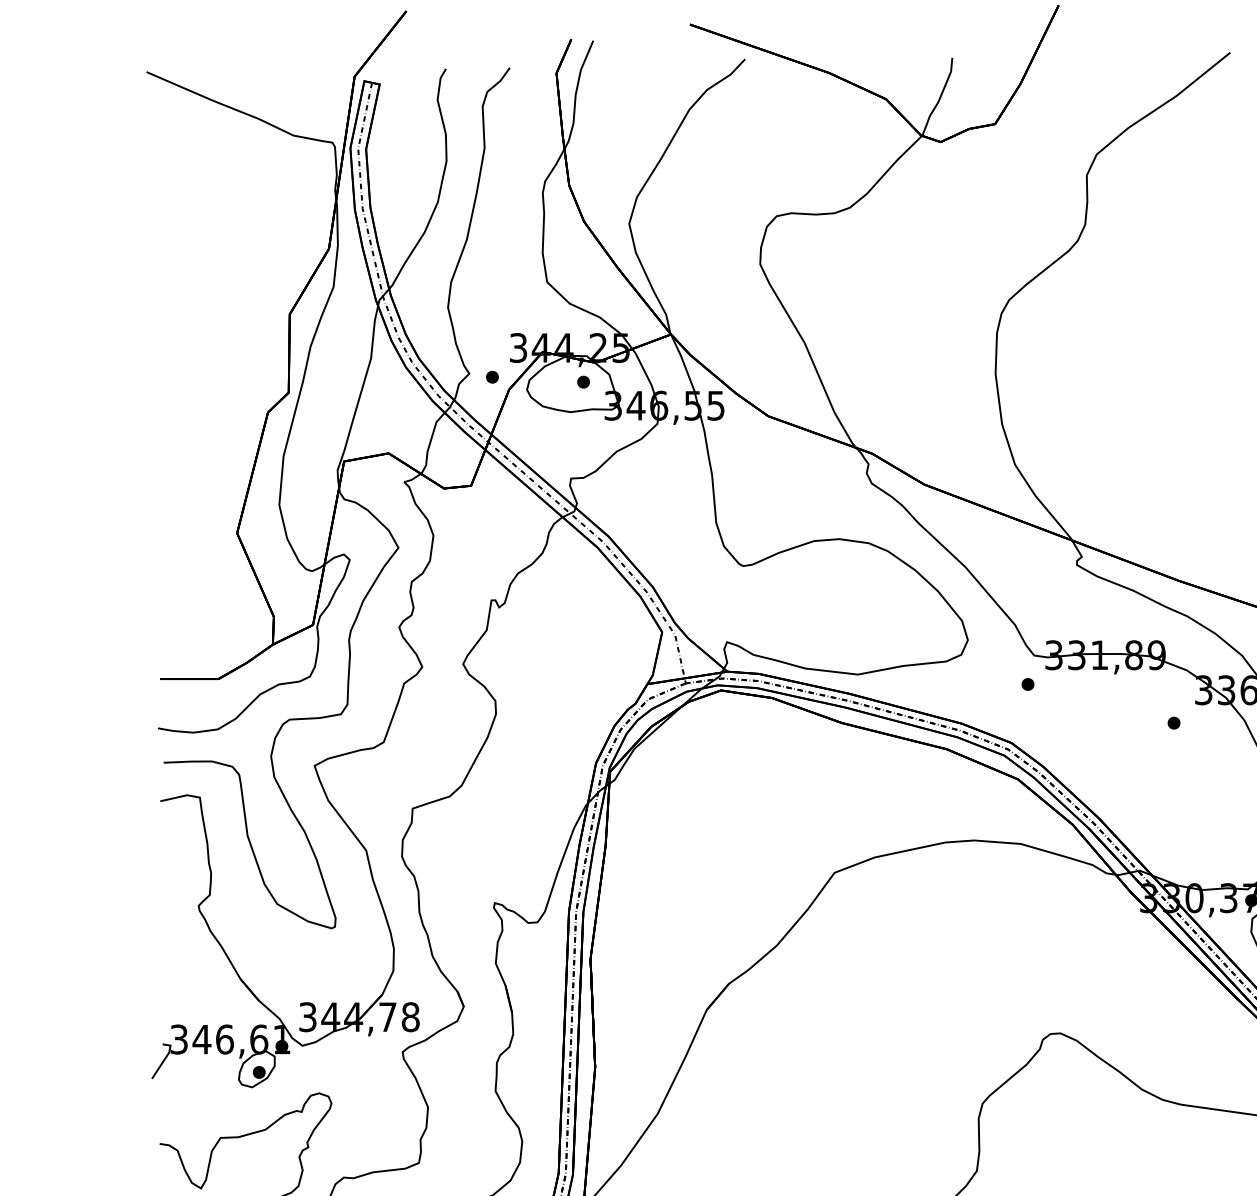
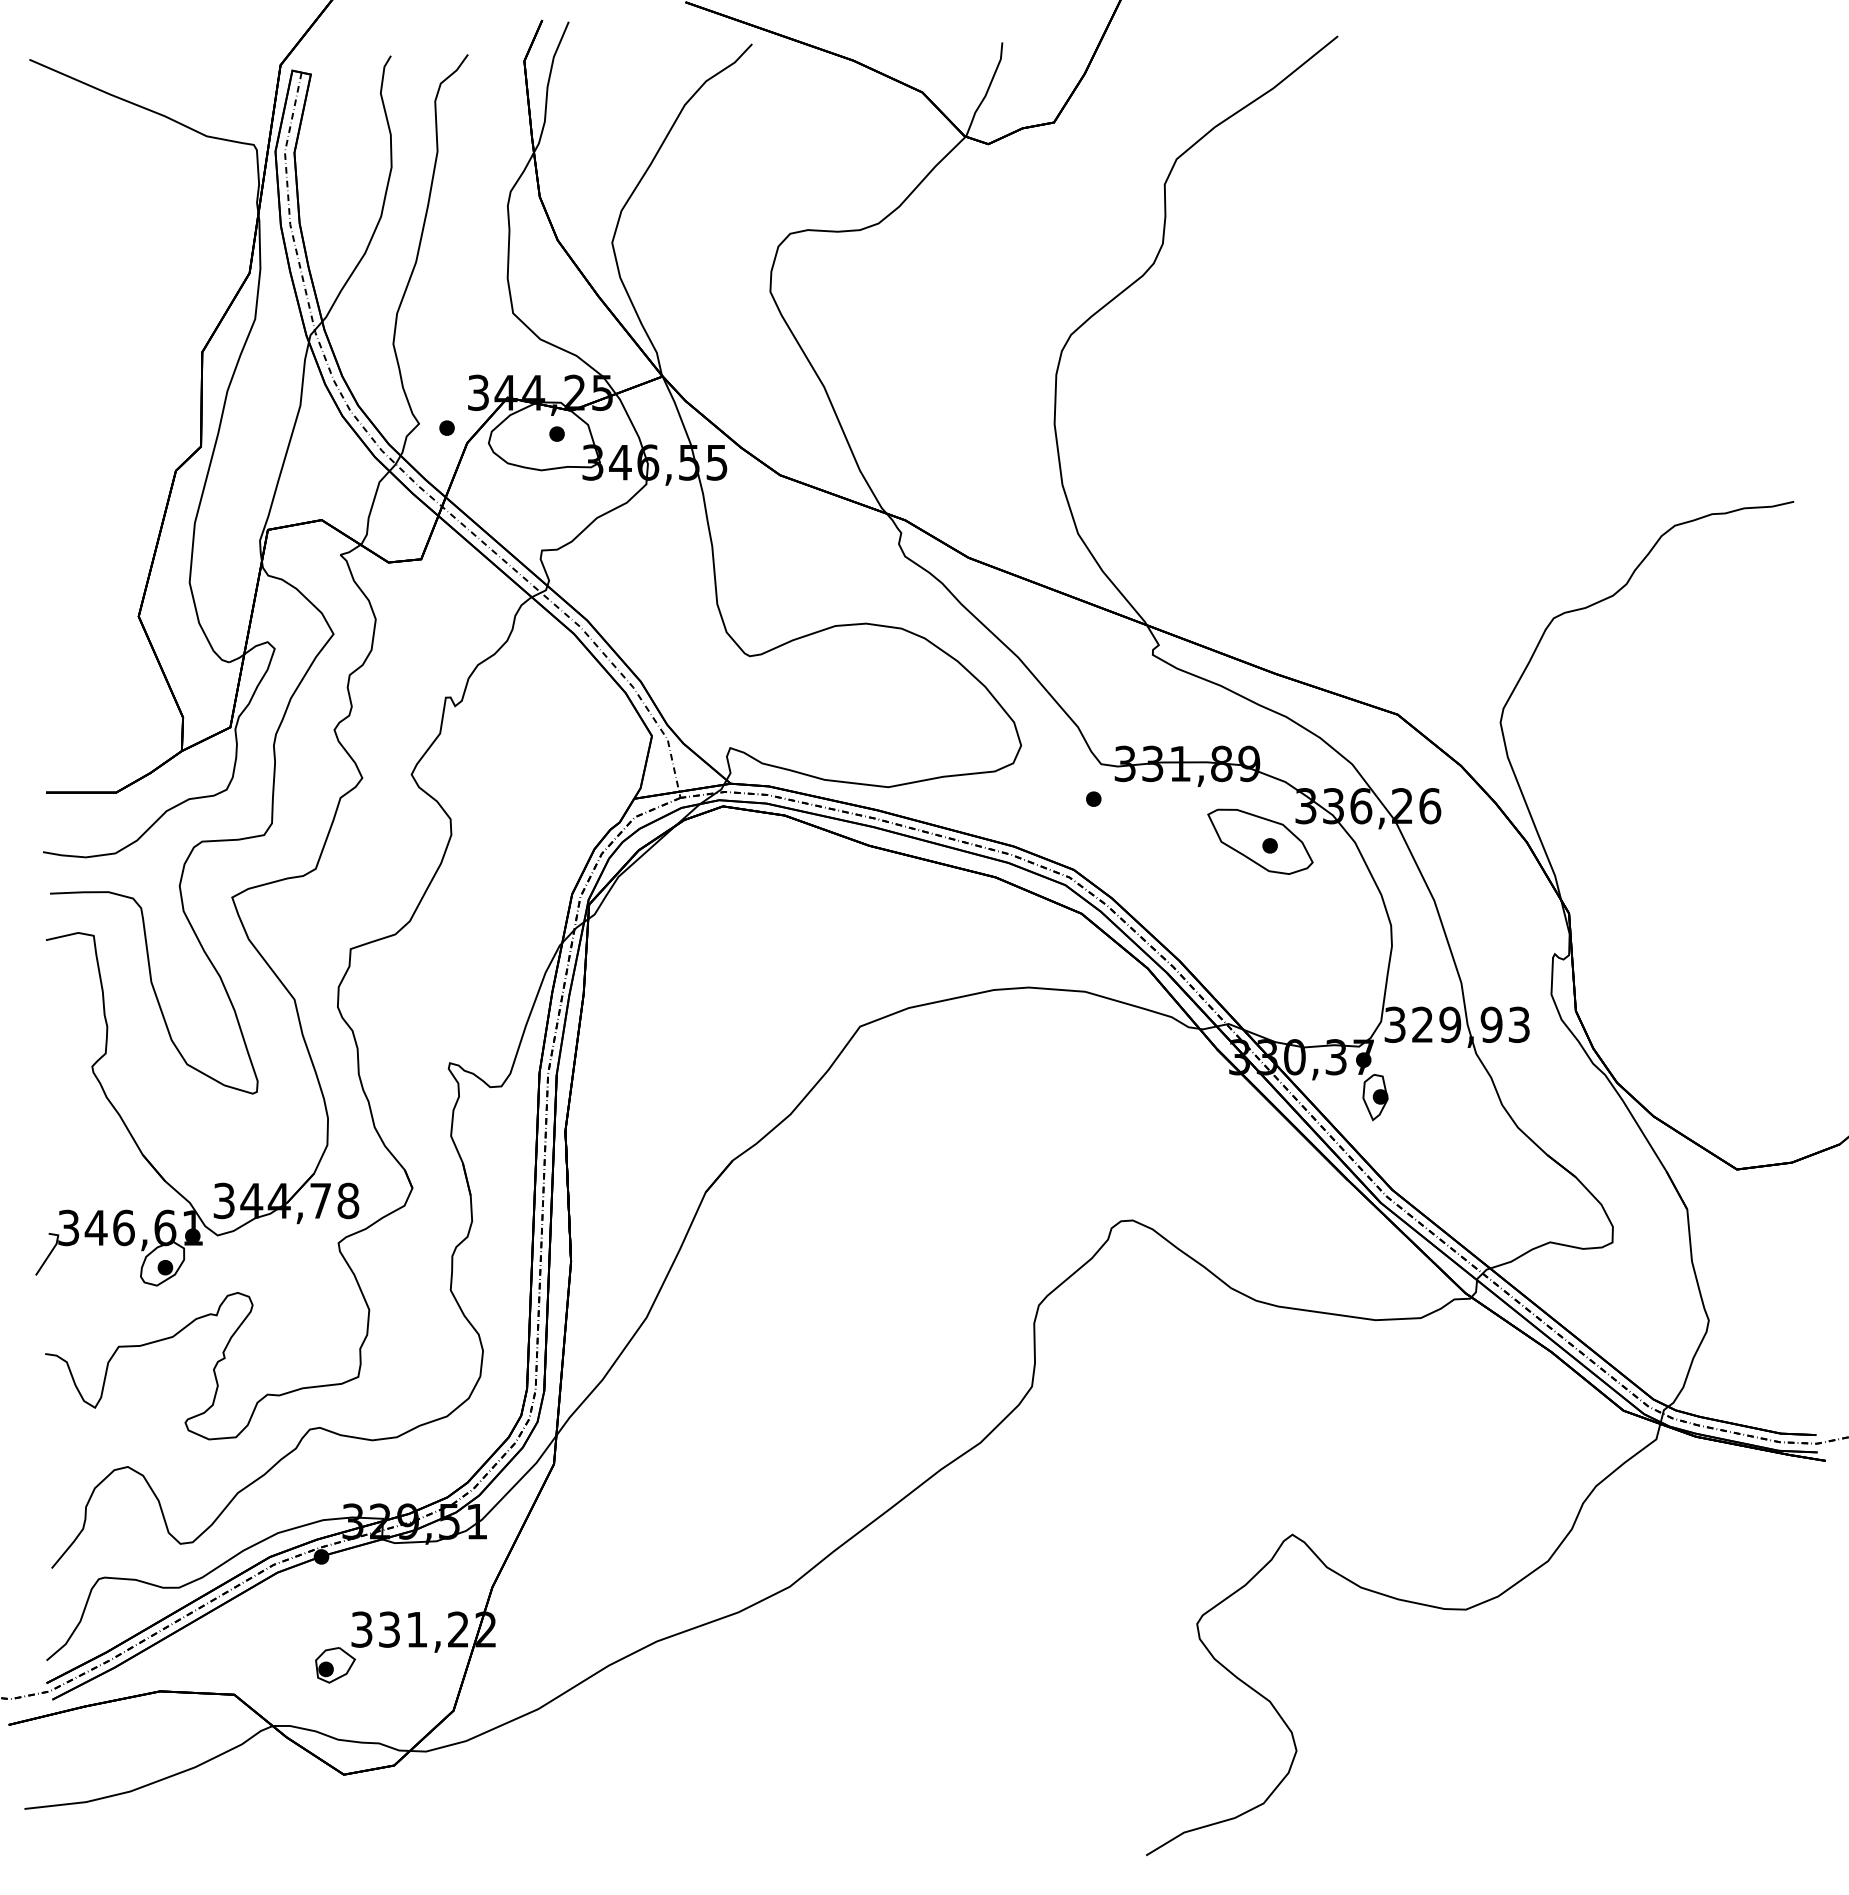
part: (1166, 719) -> (1260, 841), added

